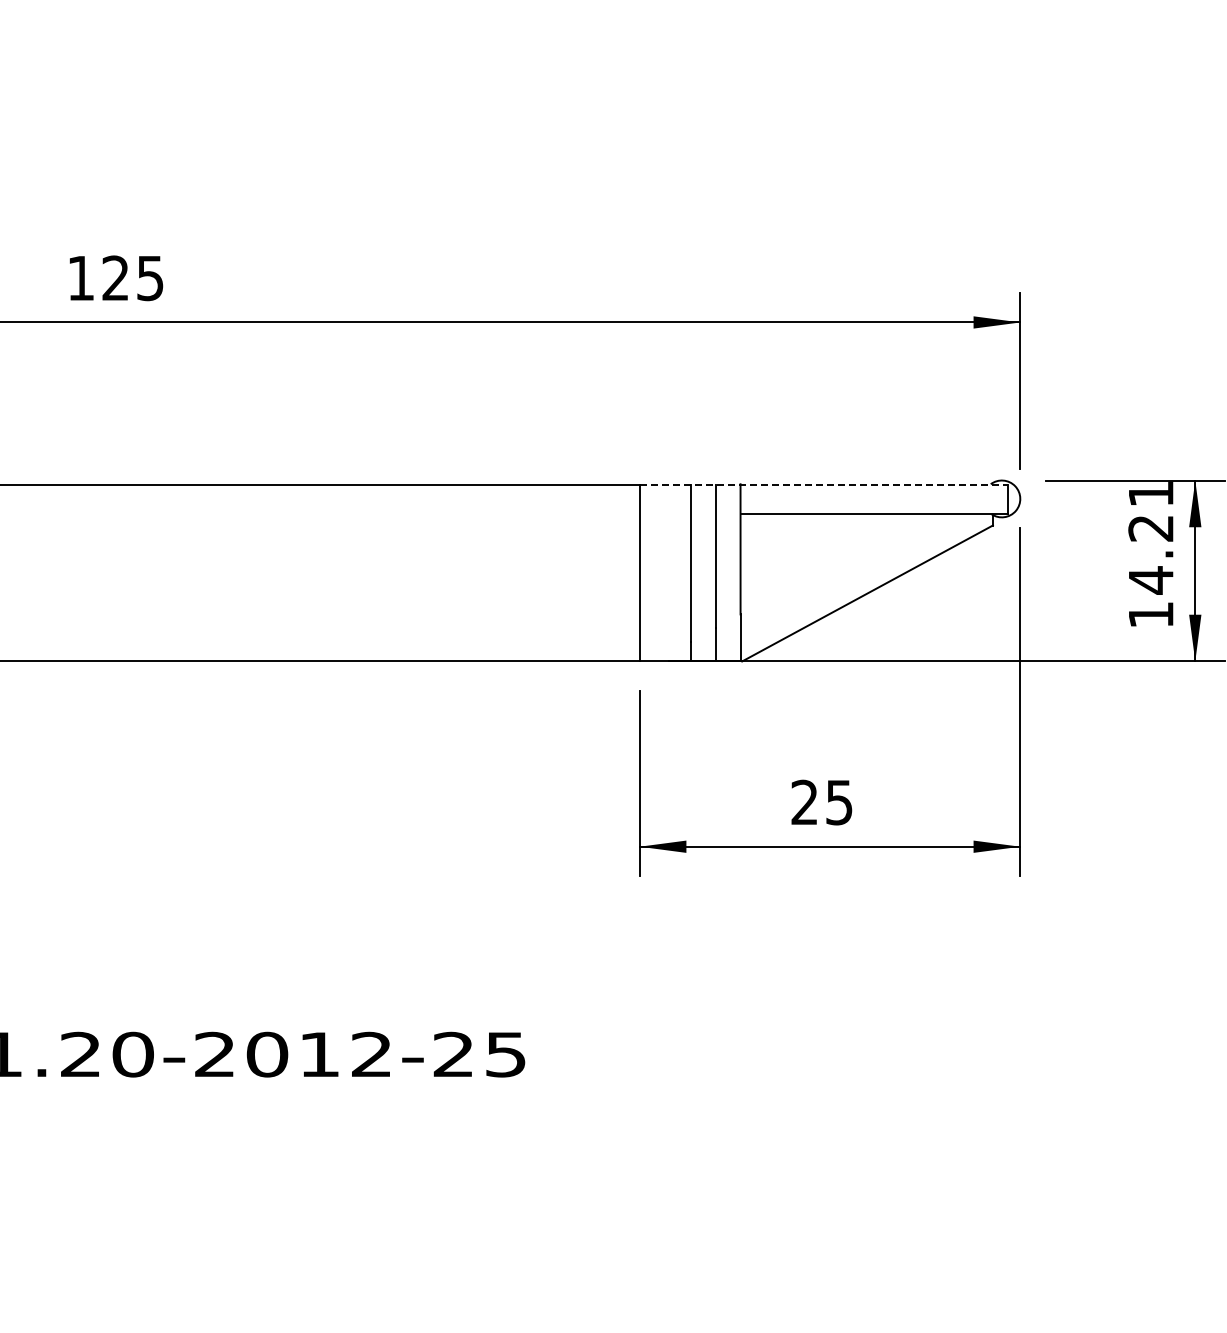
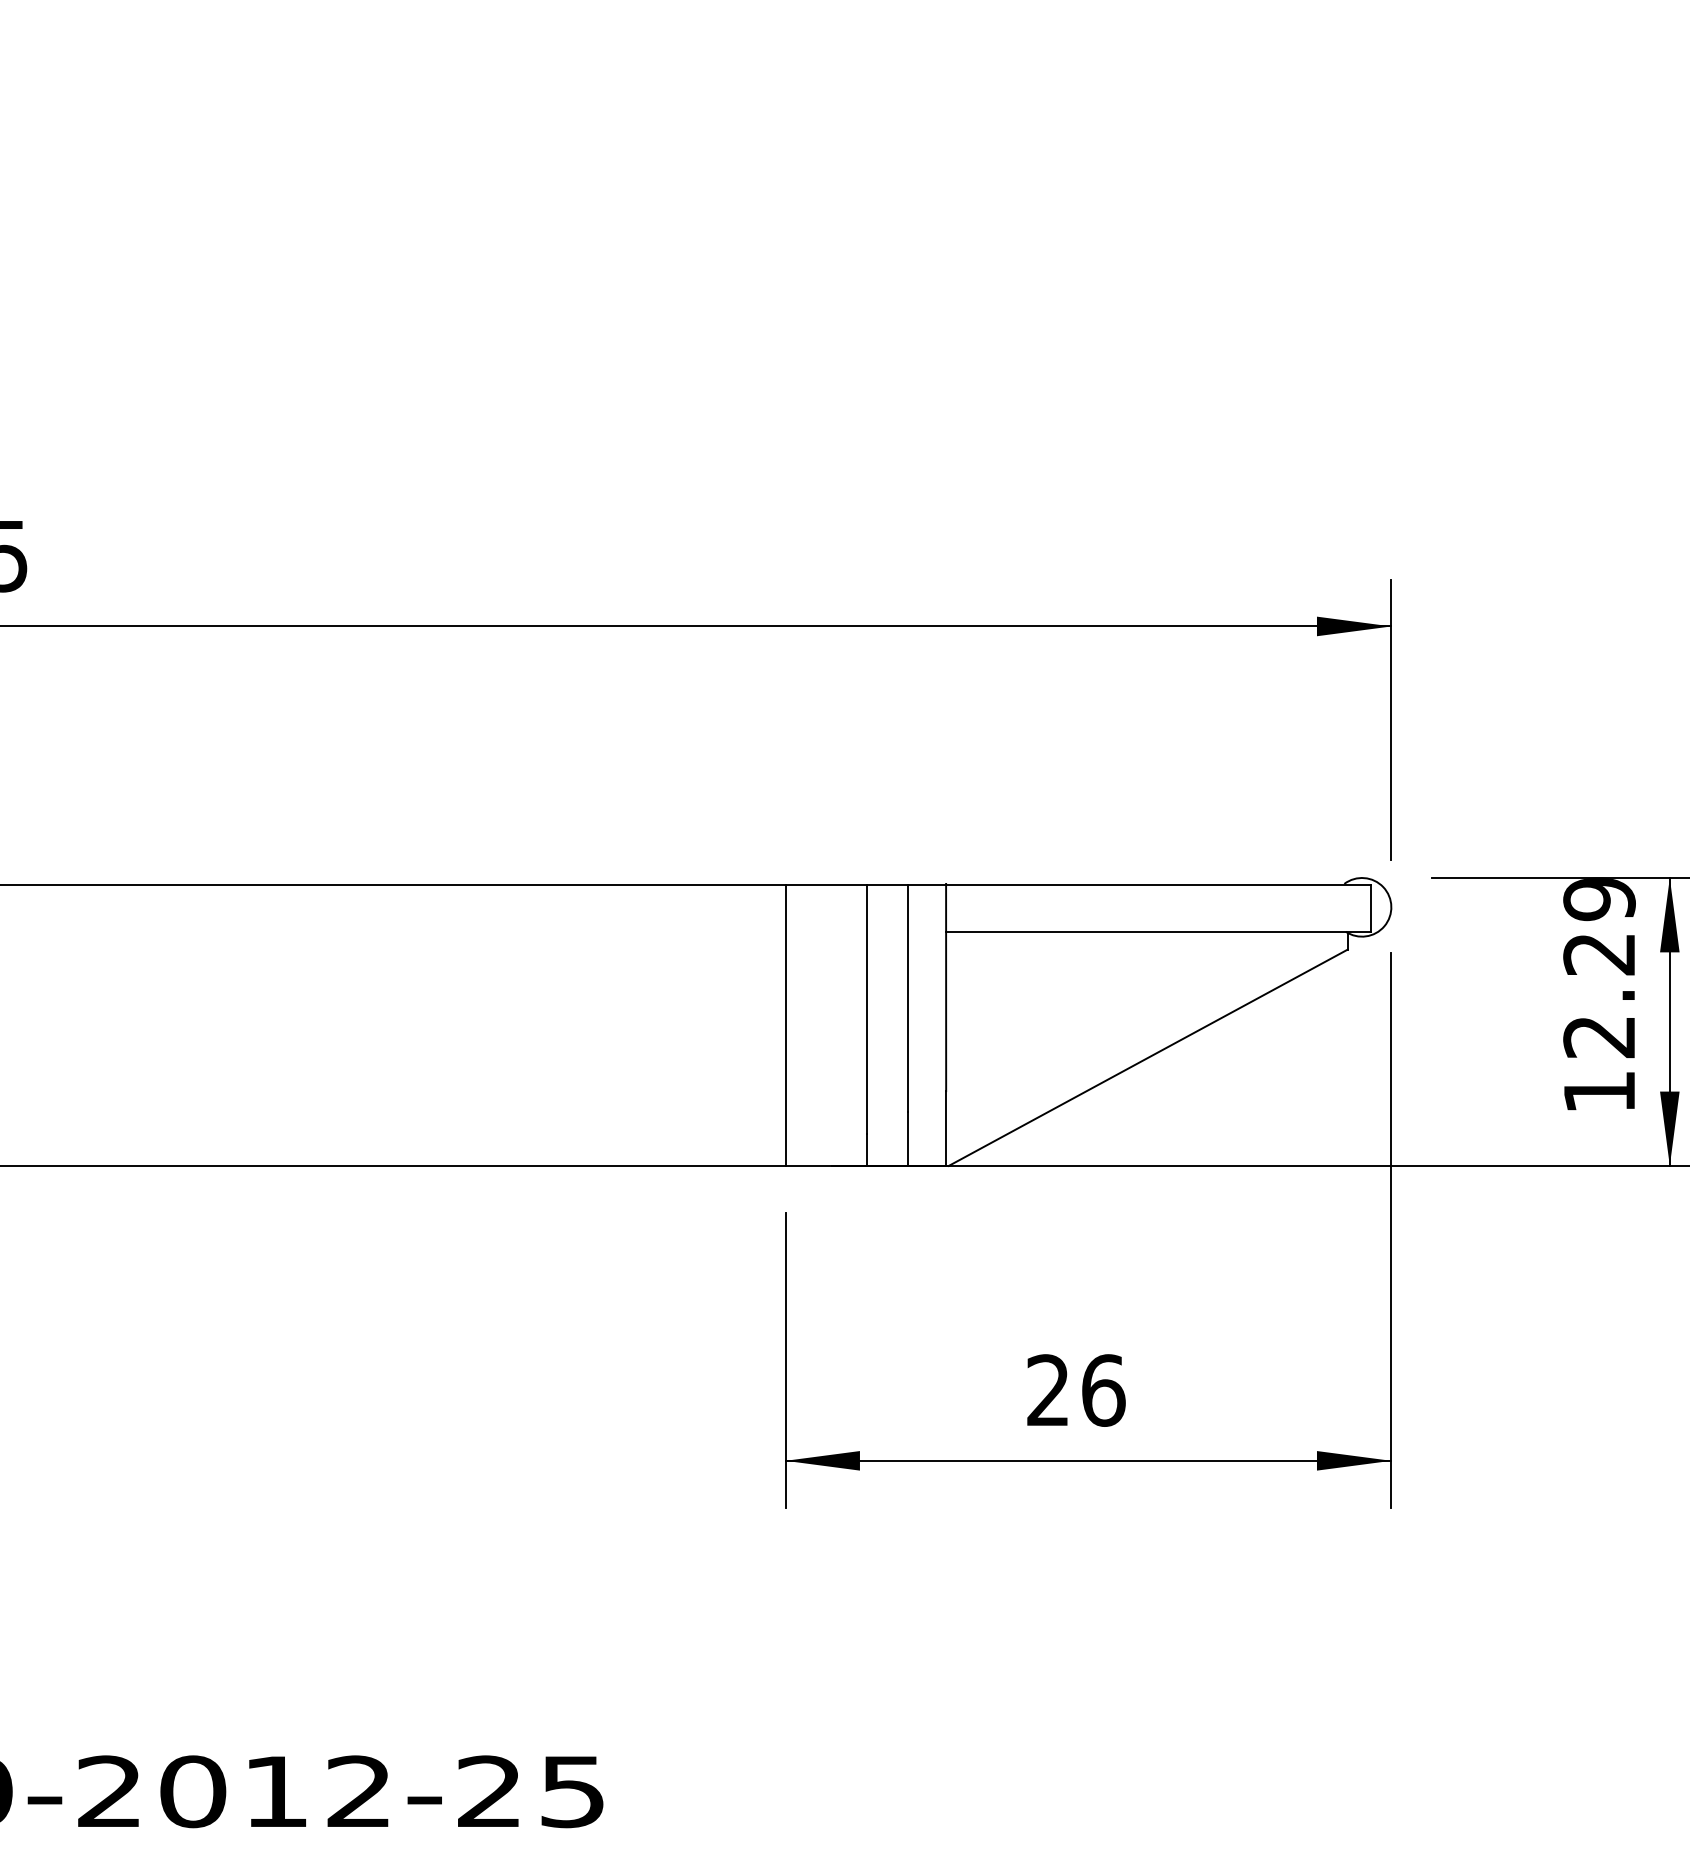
line: (823, 484) -> (1078, 884), dashed -> solid
text: (1150, 538) -> (1598, 970), 14.21 -> 12.29
text: (839, 802) -> (1103, 1390), 25 -> 26

